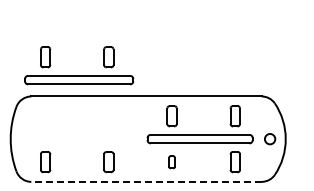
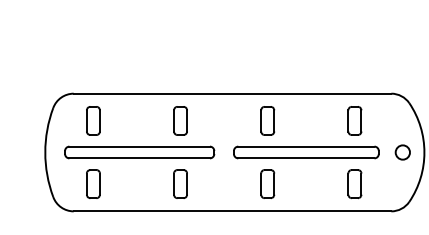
part: (79, 75) -> (140, 146), moved
part: (171, 162) -> (266, 184), size x1.67
line: (146, 181) -> (232, 210), dashed -> solid

